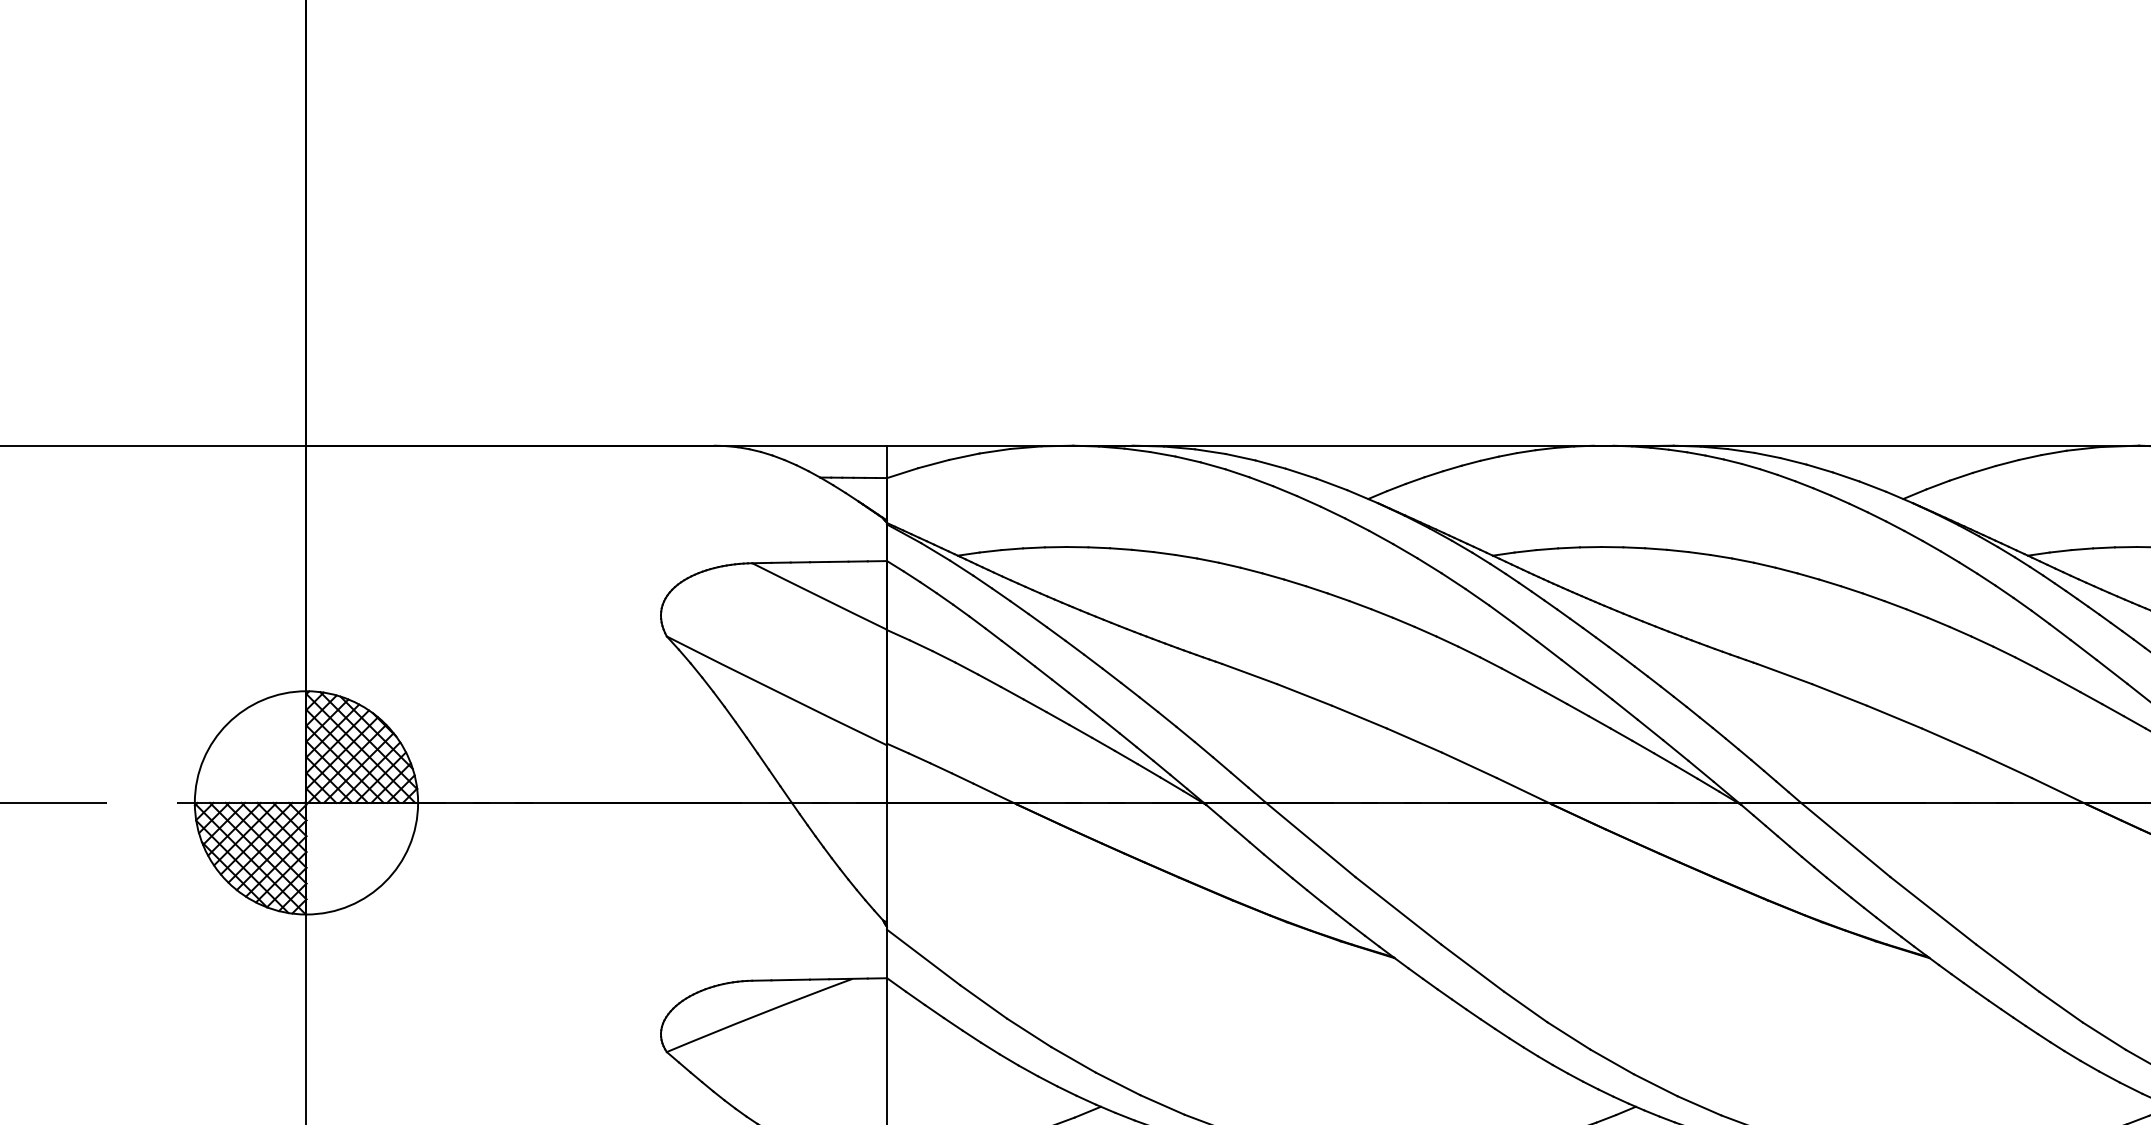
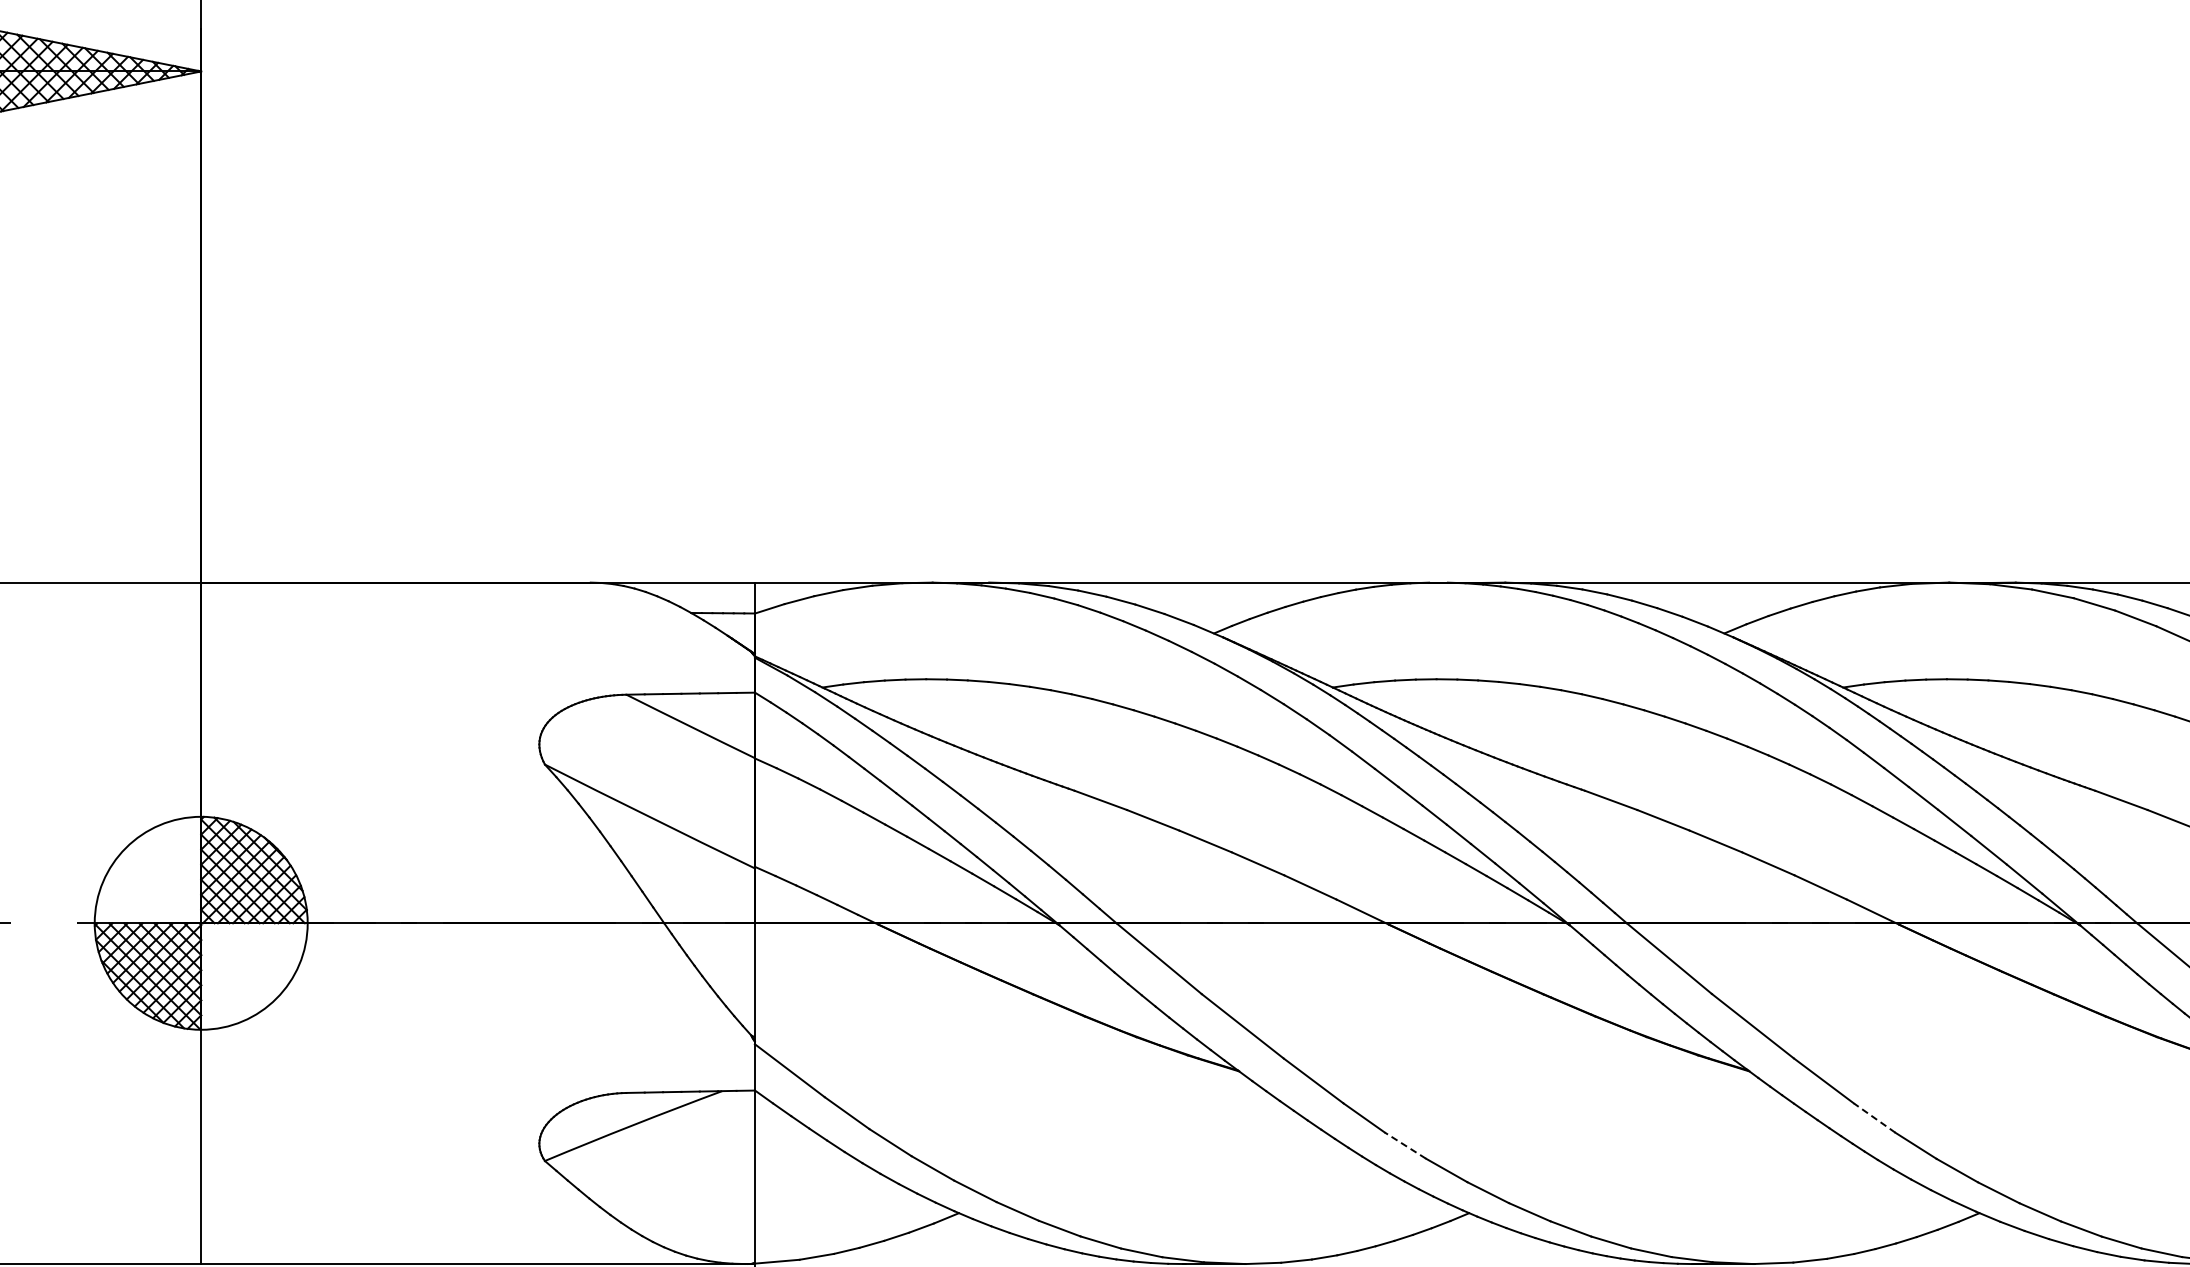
line: (2060, 1006) -> (1874, 1117), solid -> dashed
line: (1567, 1035) -> (1404, 1145), solid -> dashed

